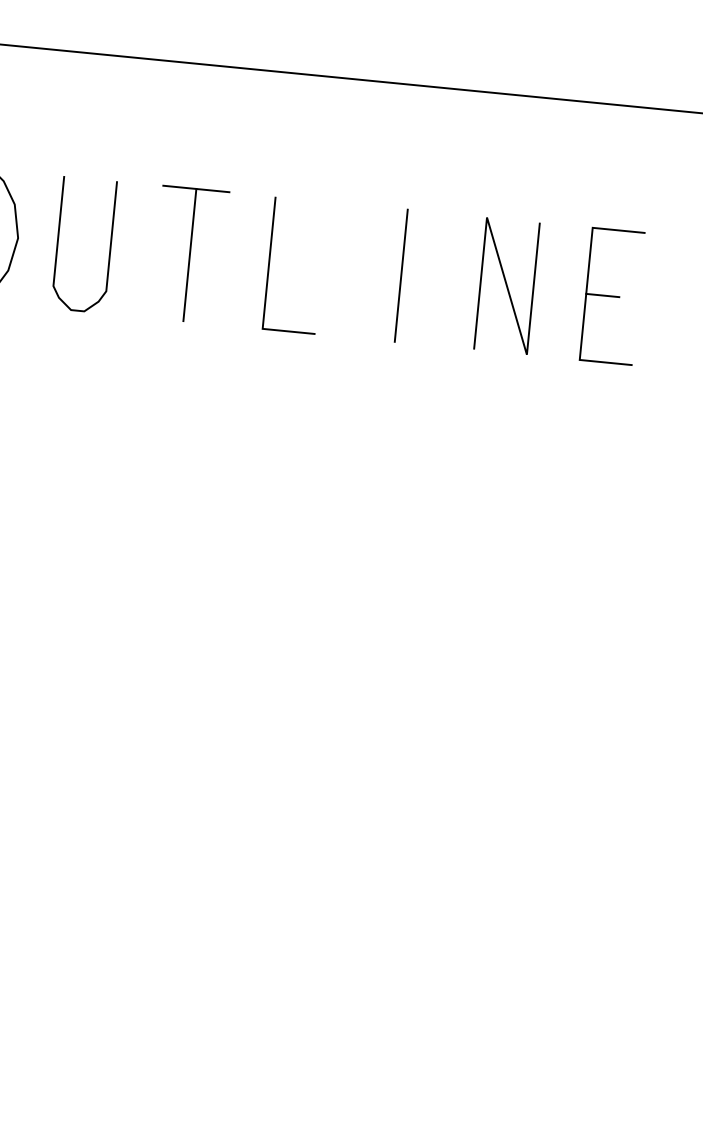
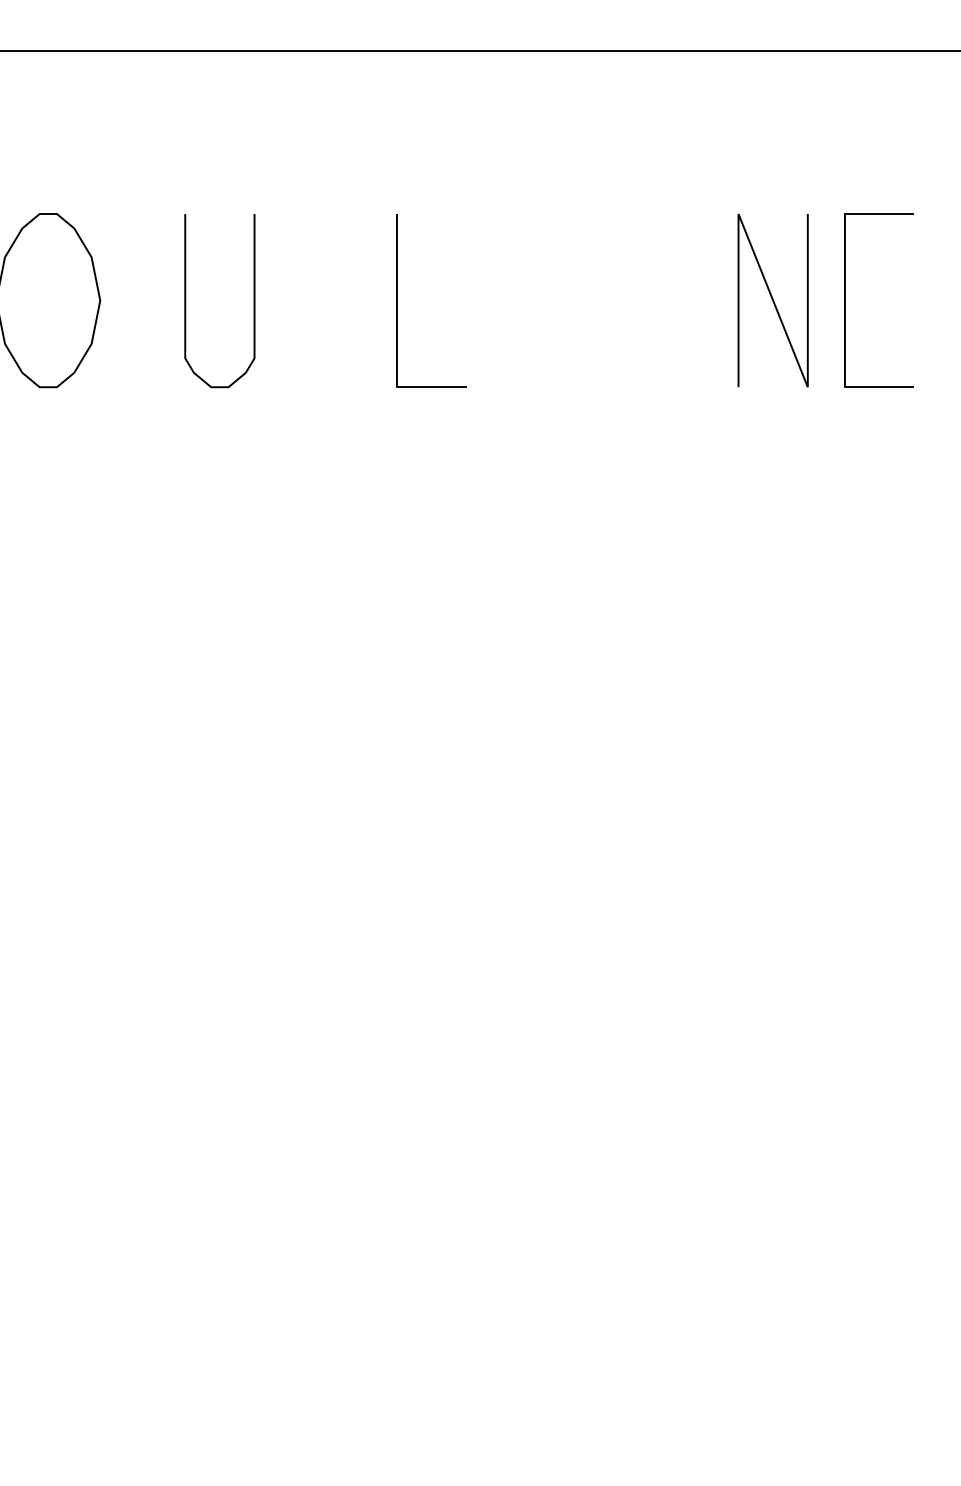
curve: (58, 242) -> (186, 301), moved
part: (189, 254) -> (325, 300), removed
line: (269, 262) -> (397, 300), moved
line: (401, 275) -> (602, 300), removed
line: (506, 285) -> (772, 300), moved
line: (602, 295) -> (866, 300), removed

